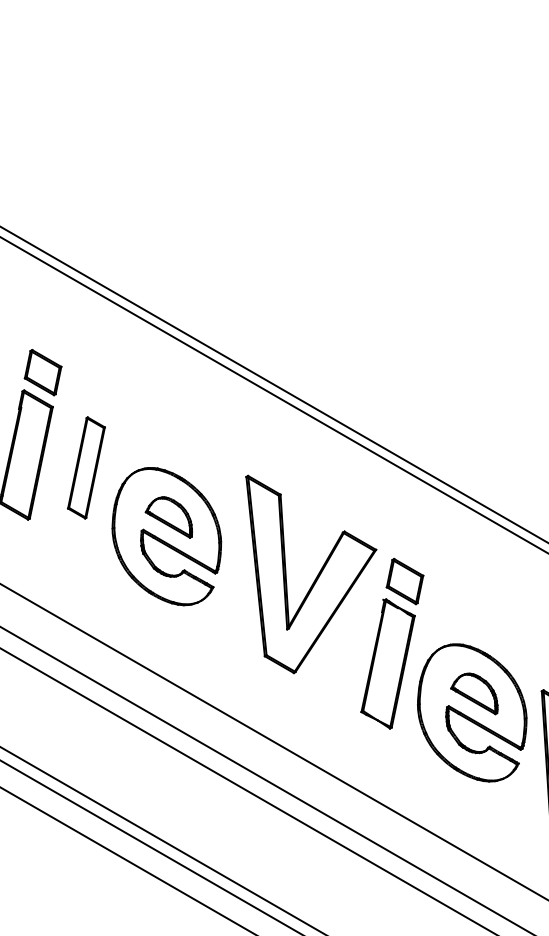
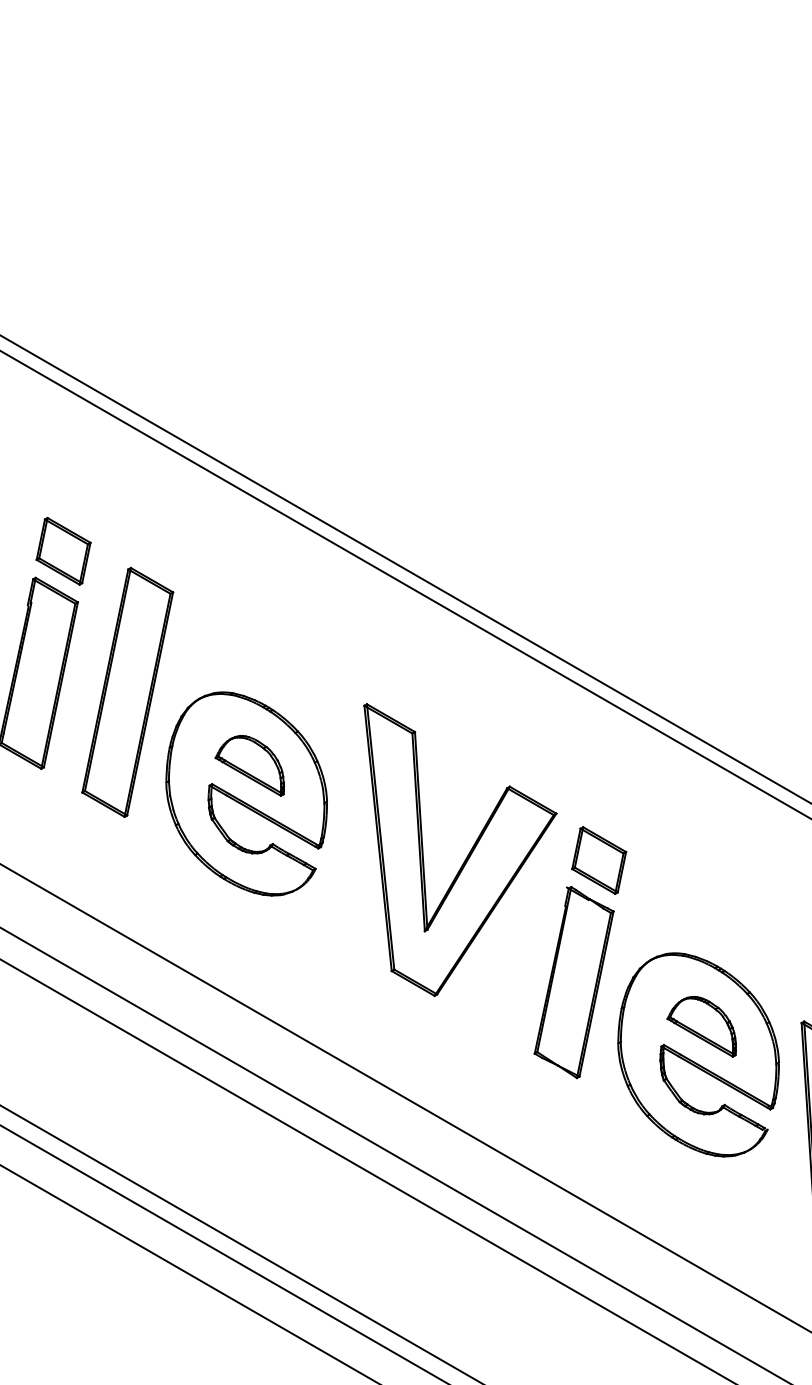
part: (86, 467) -> (127, 691), size x1.67

